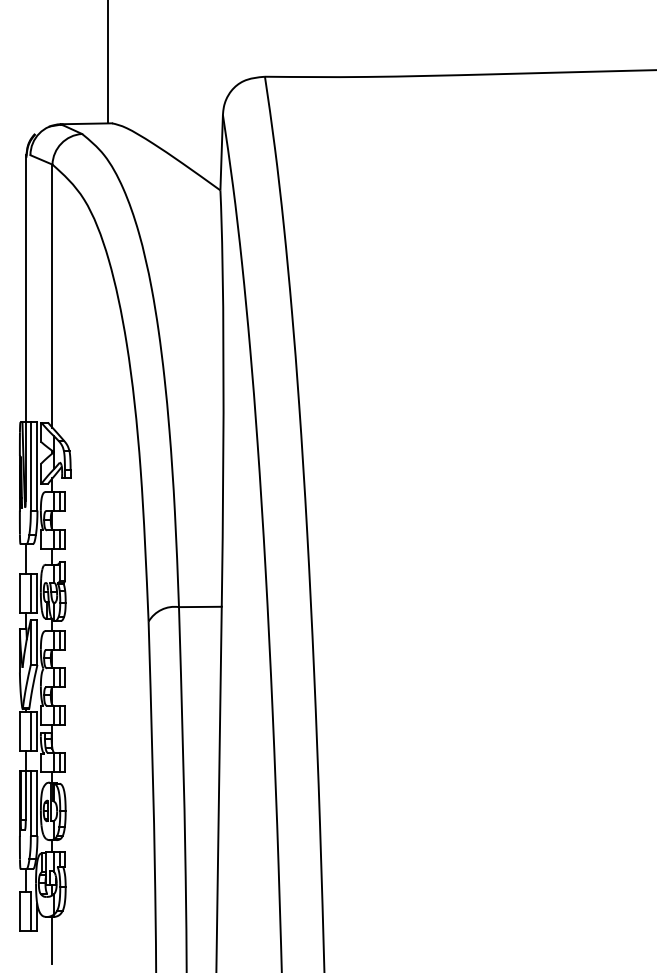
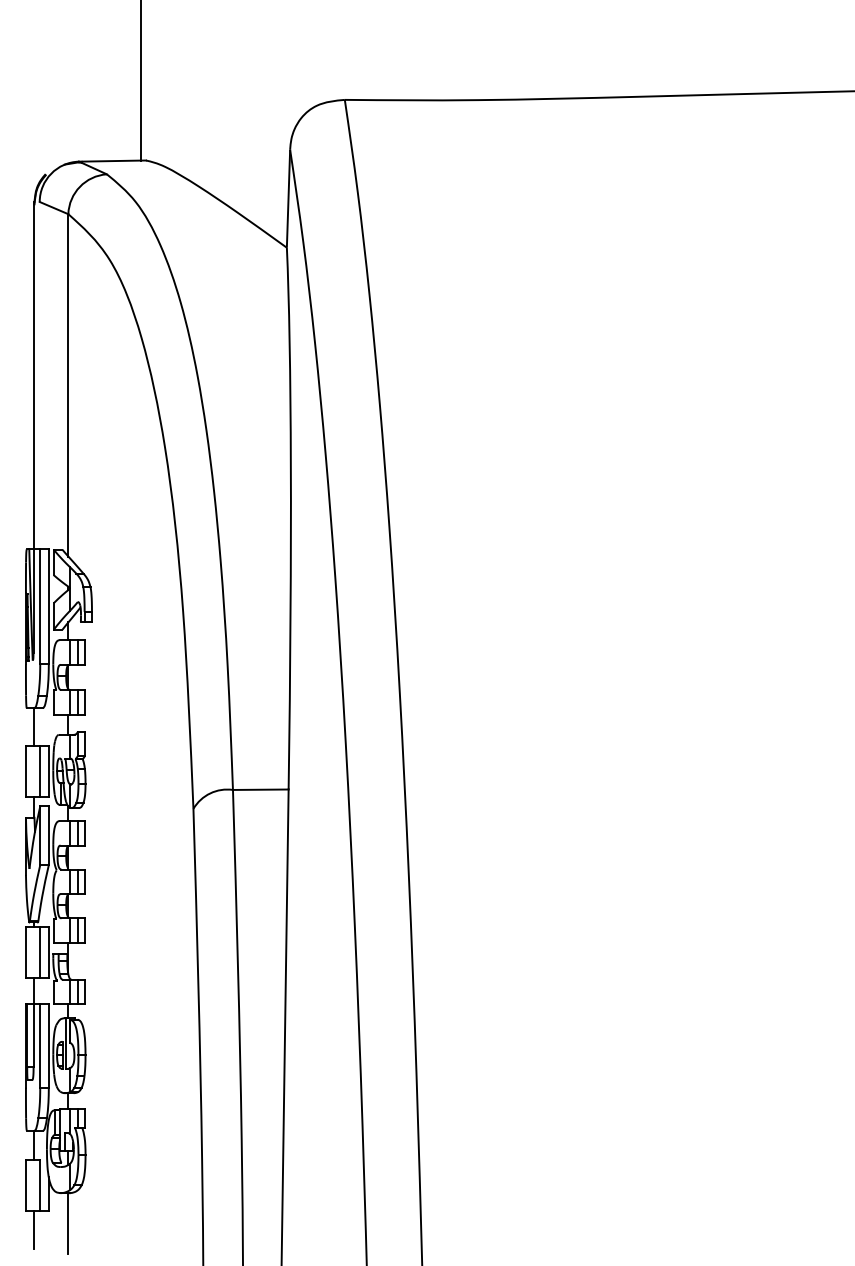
line: (26, 944) -> (34, 1228), added

